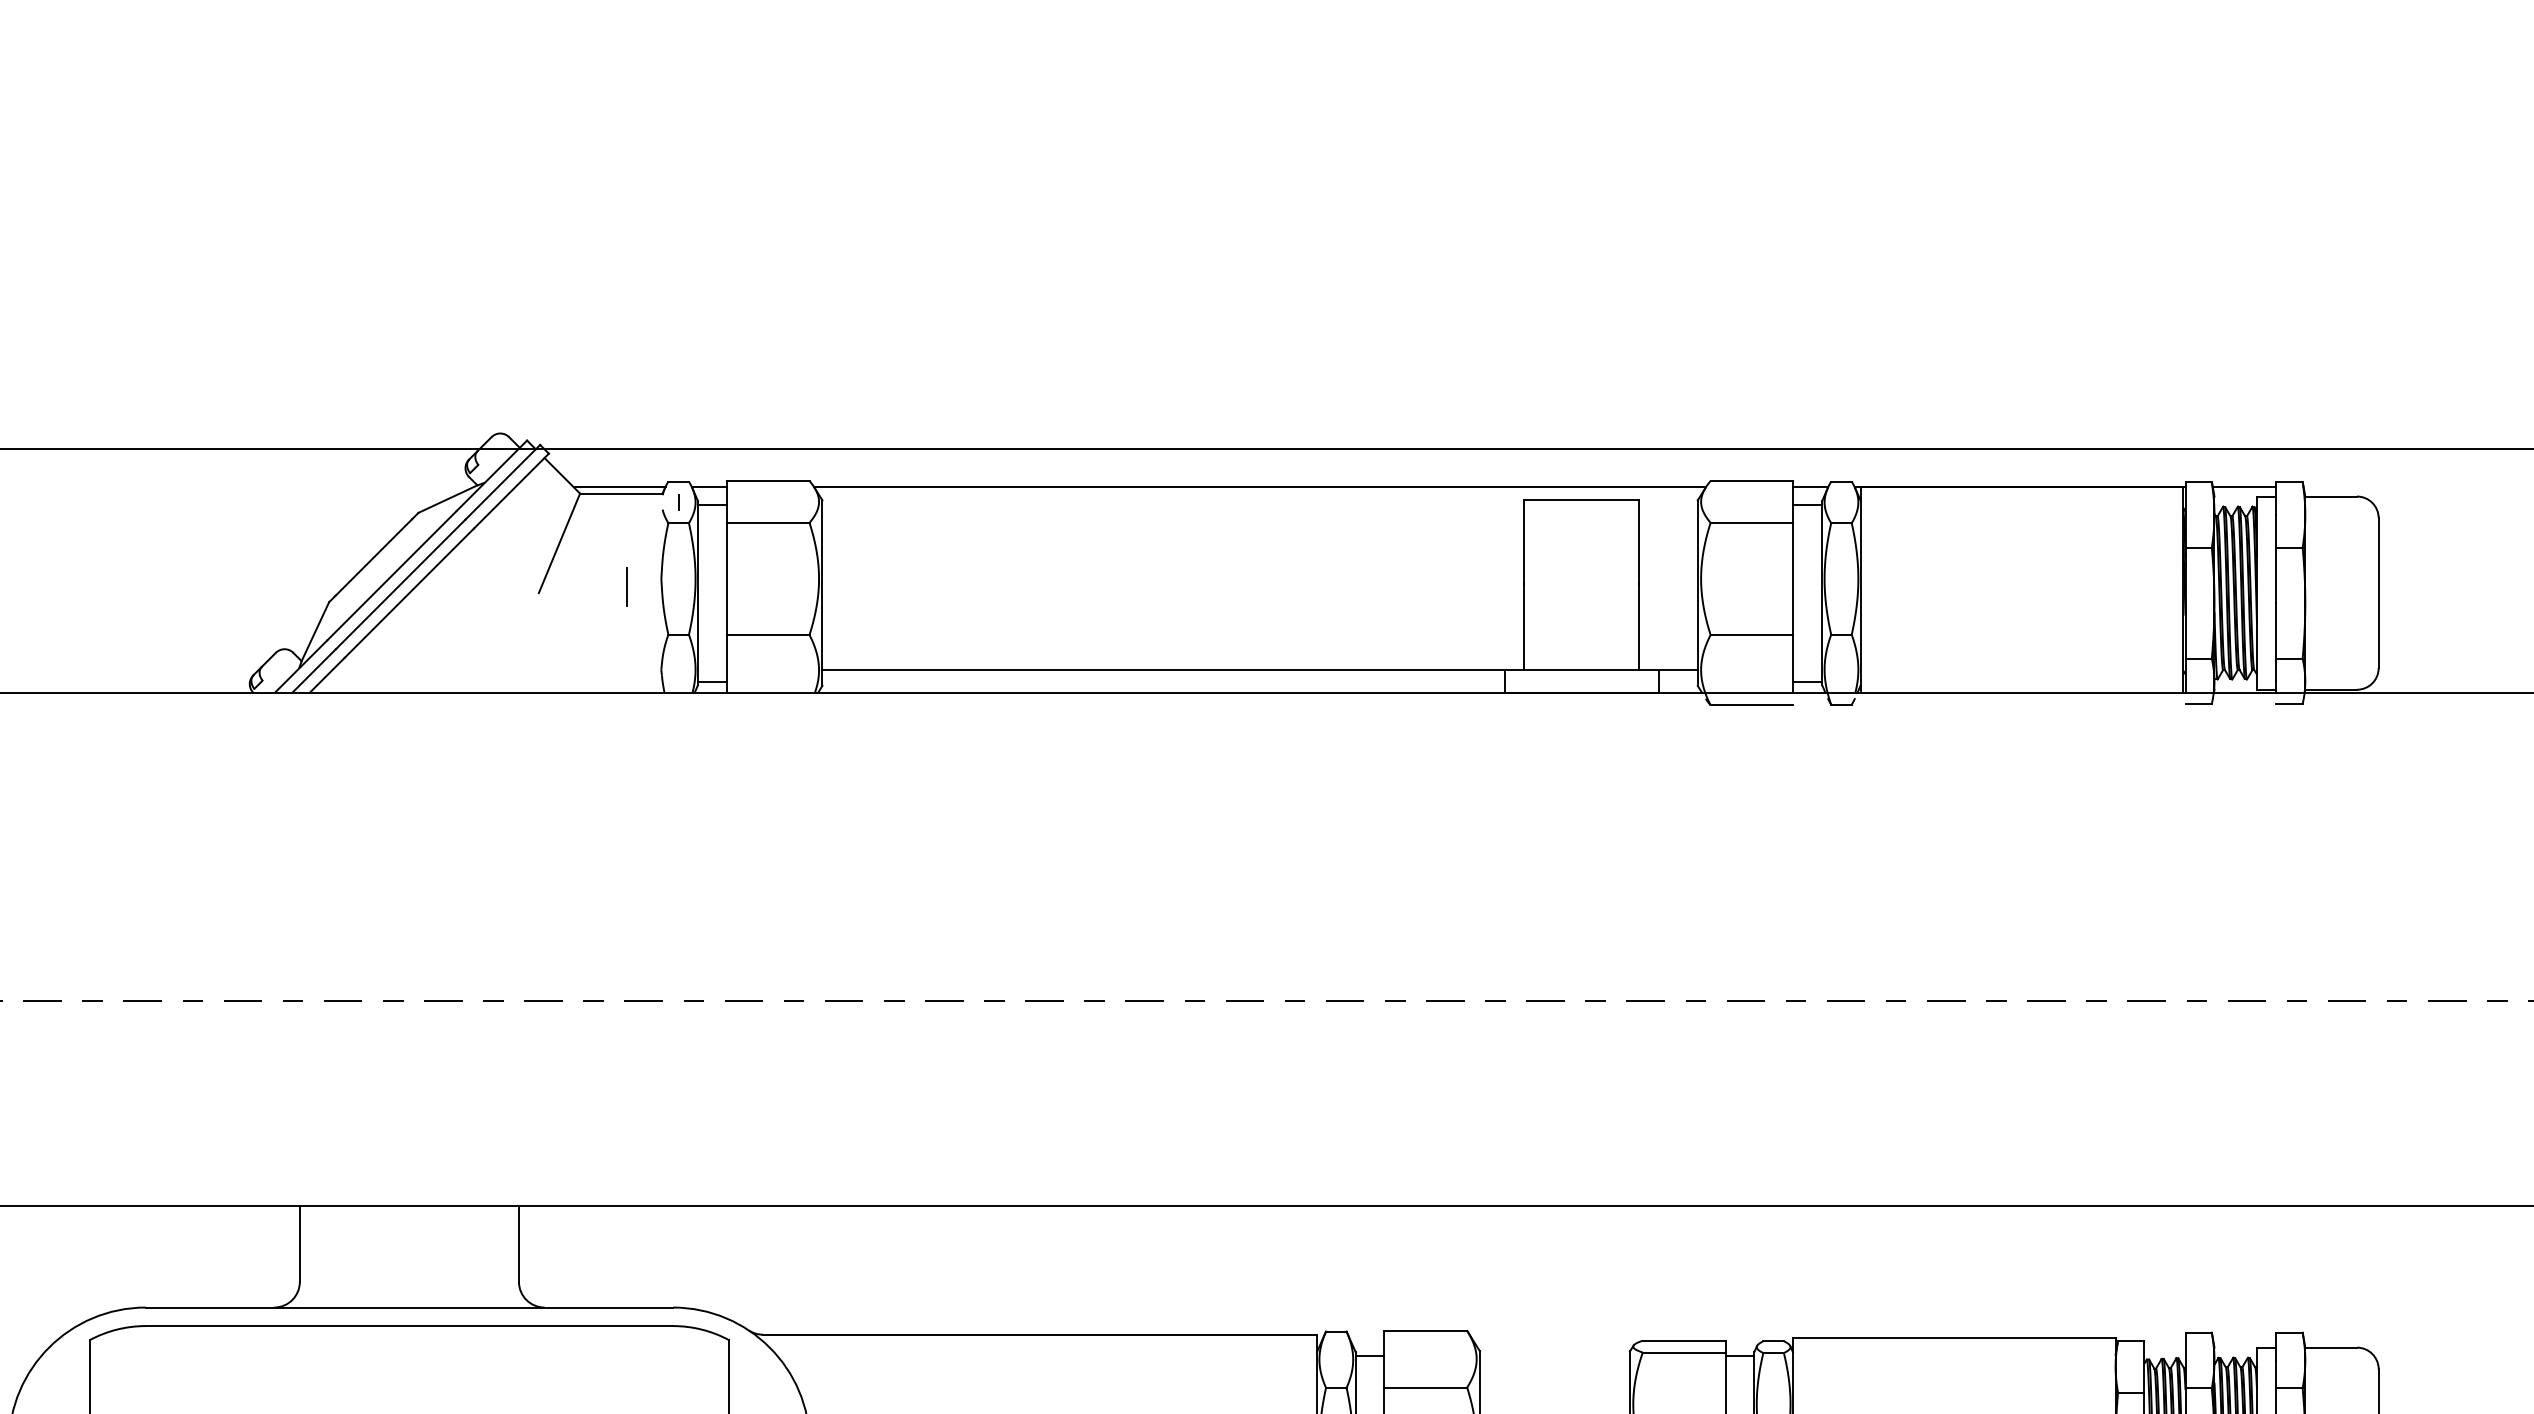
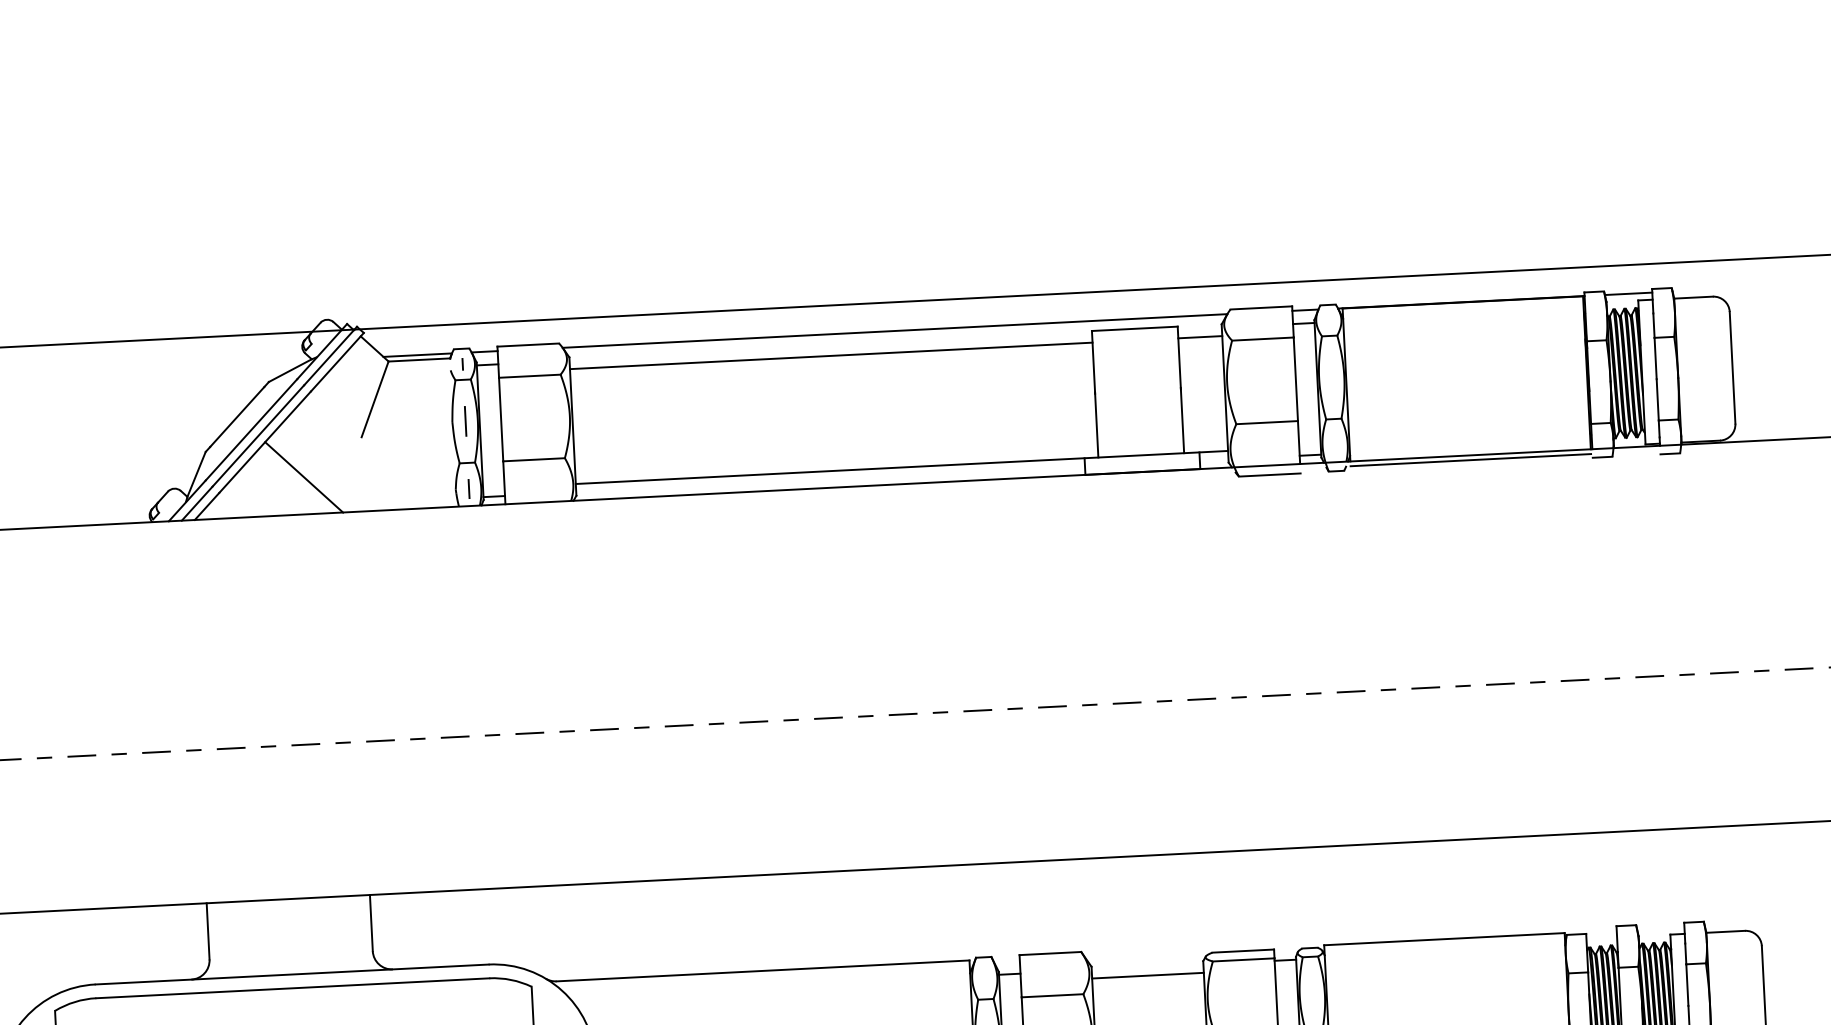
line: (1172, 516) -> (830, 356), added
line: (1667, 516) -> (1199, 337), added
line: (626, 586) -> (465, 421), moved
line: (458, 642) -> (303, 477), added
line: (679, 669) -> (469, 488), added
line: (2021, 699) -> (1470, 460), added
line: (1554, 1367) -> (1147, 975), added

